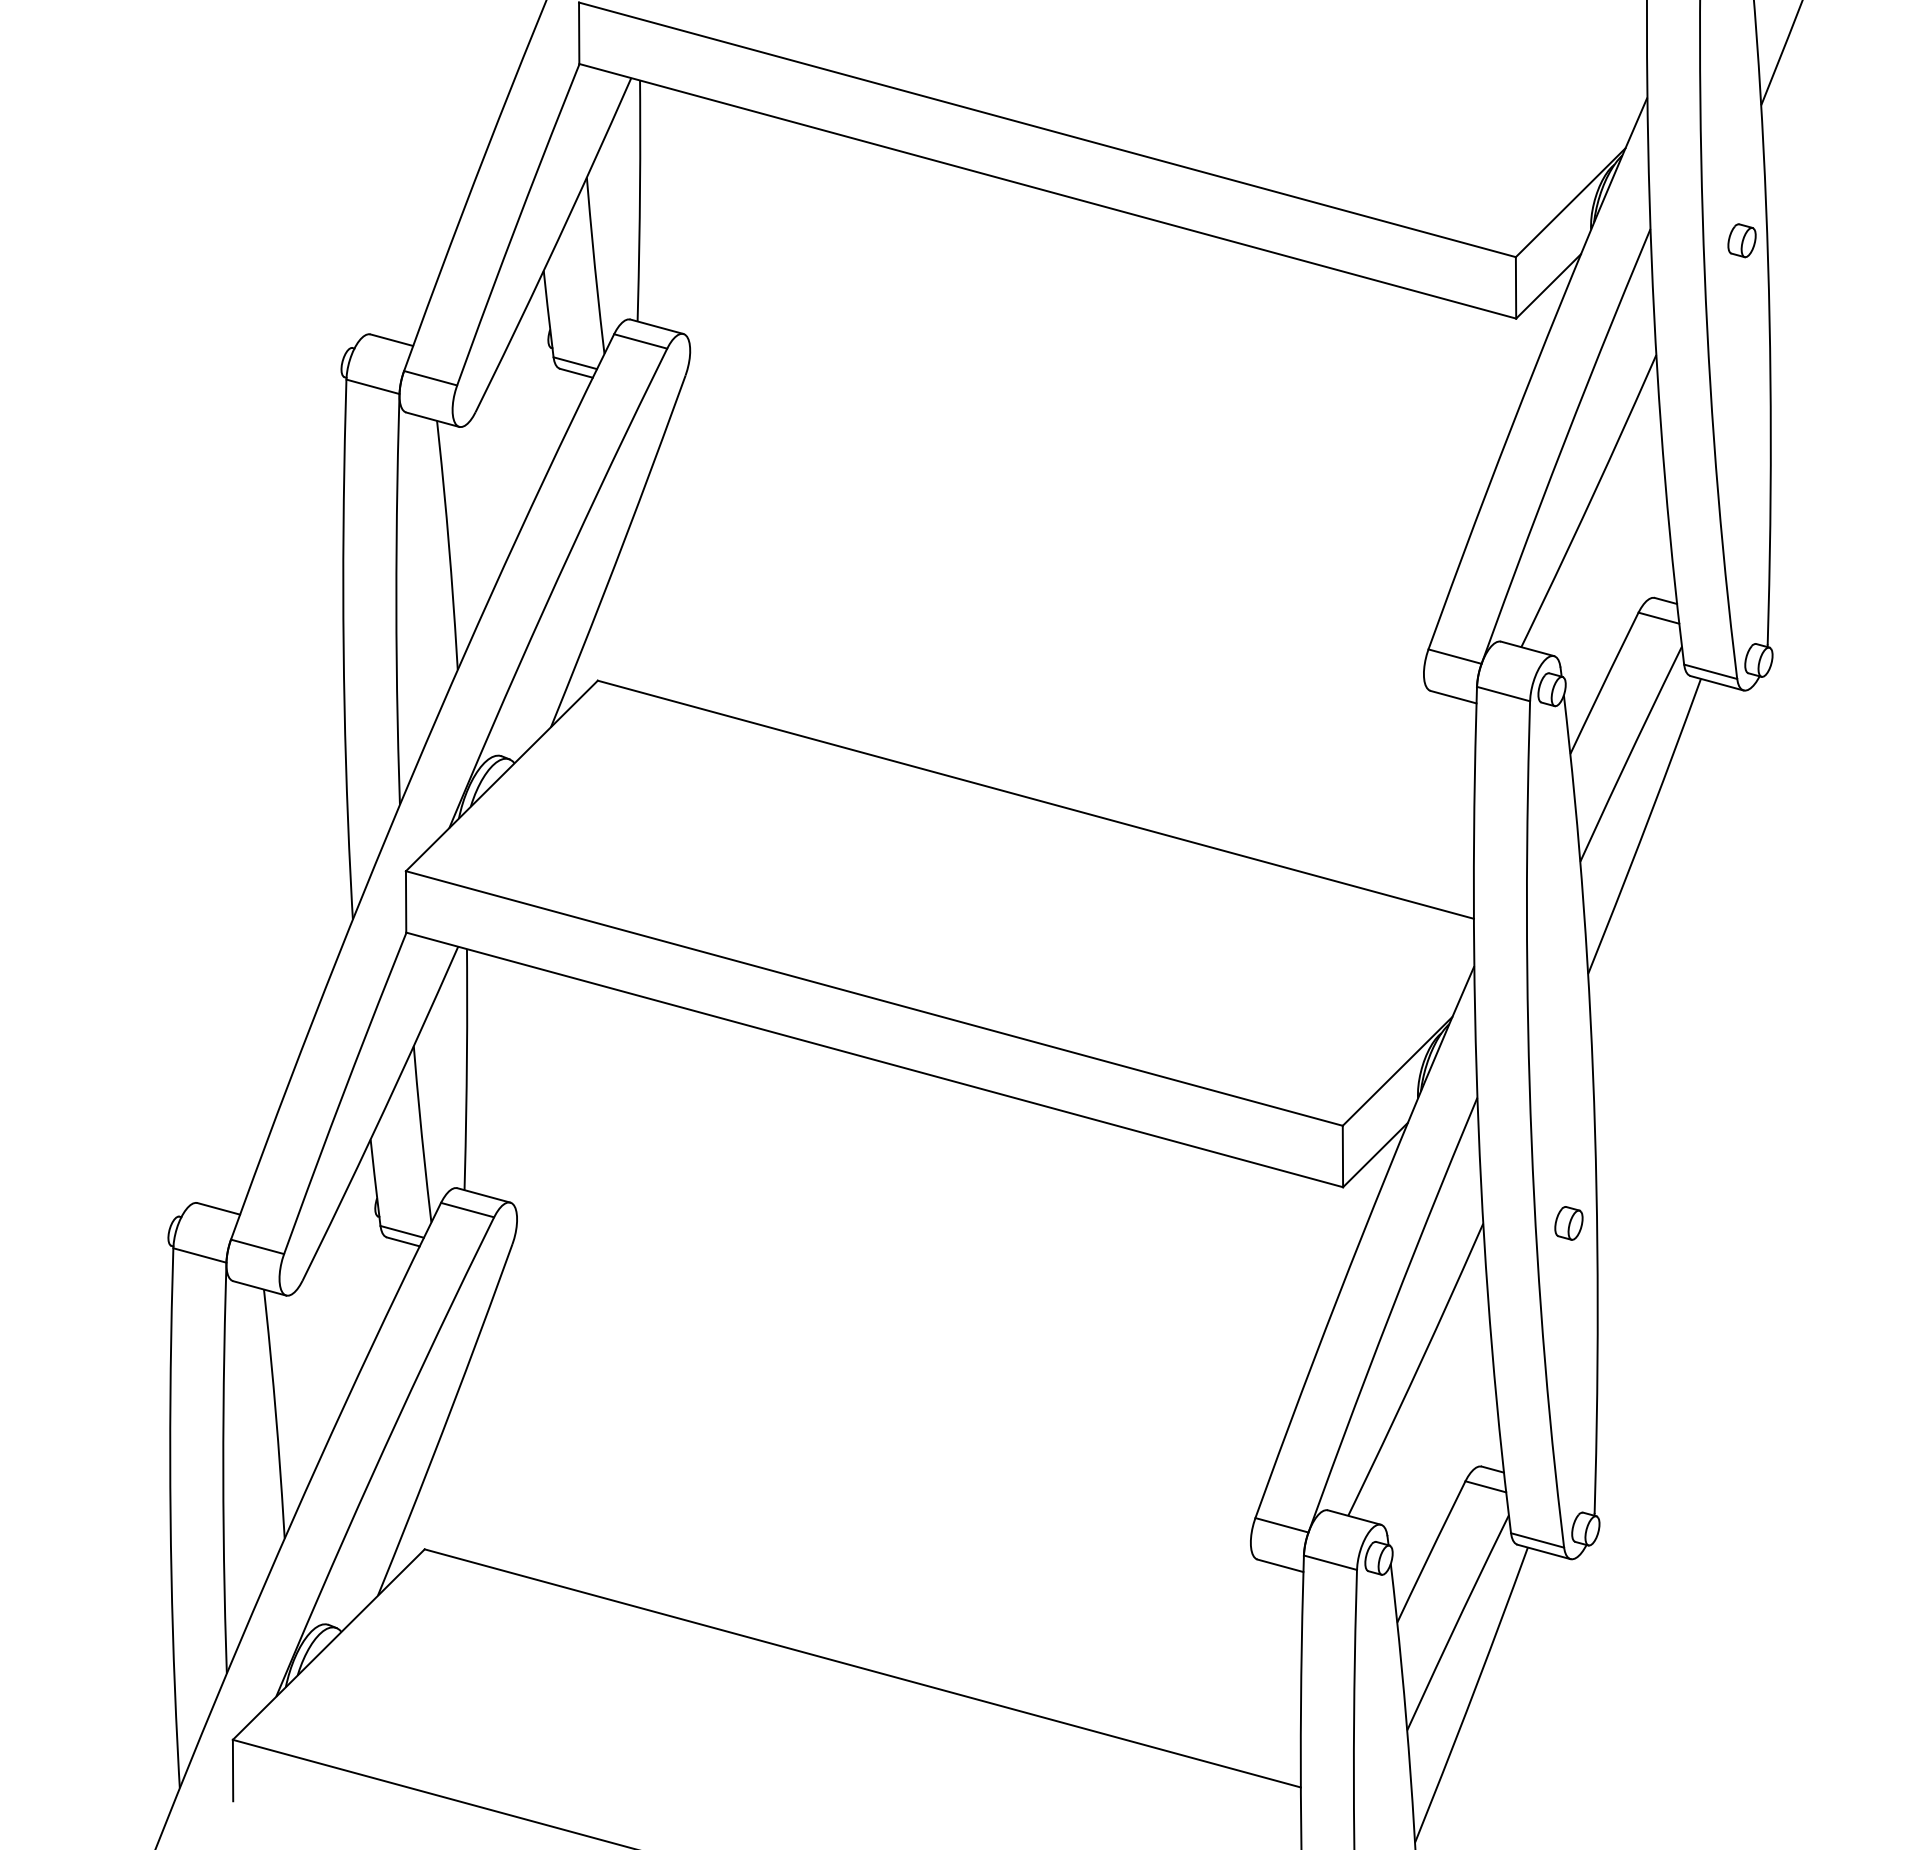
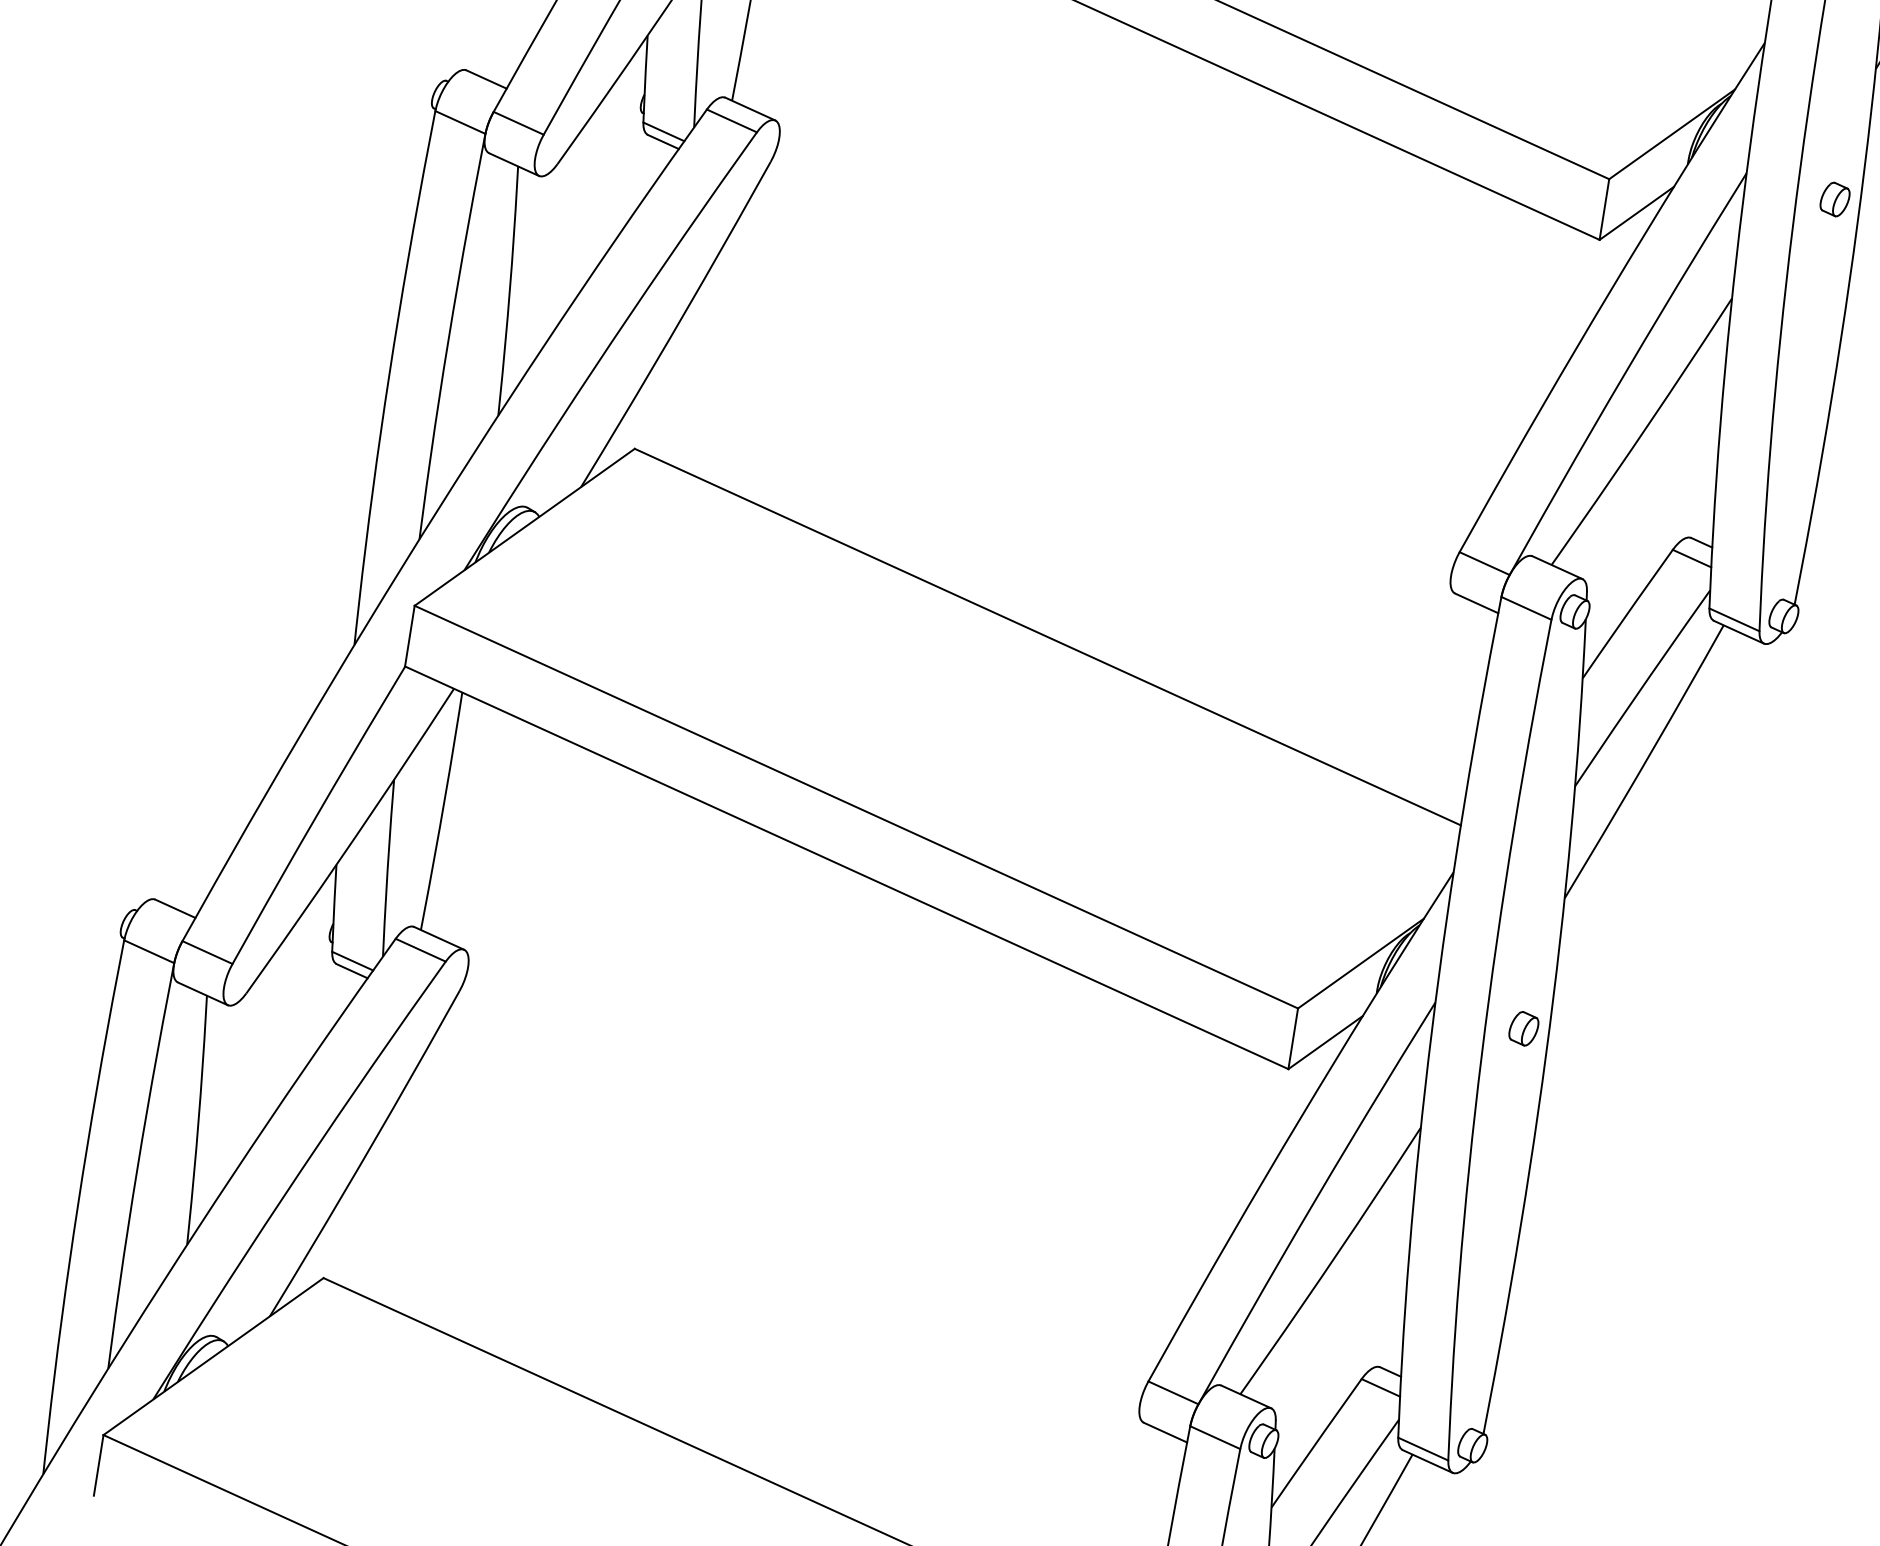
part: (1568, 1223) -> (1523, 1028), moved

